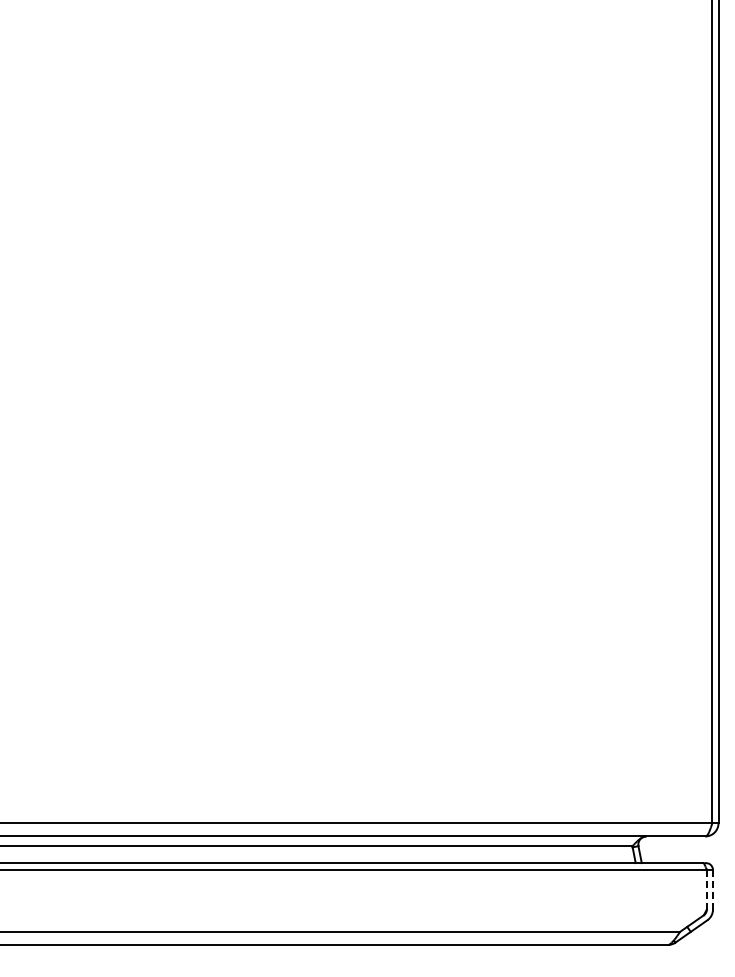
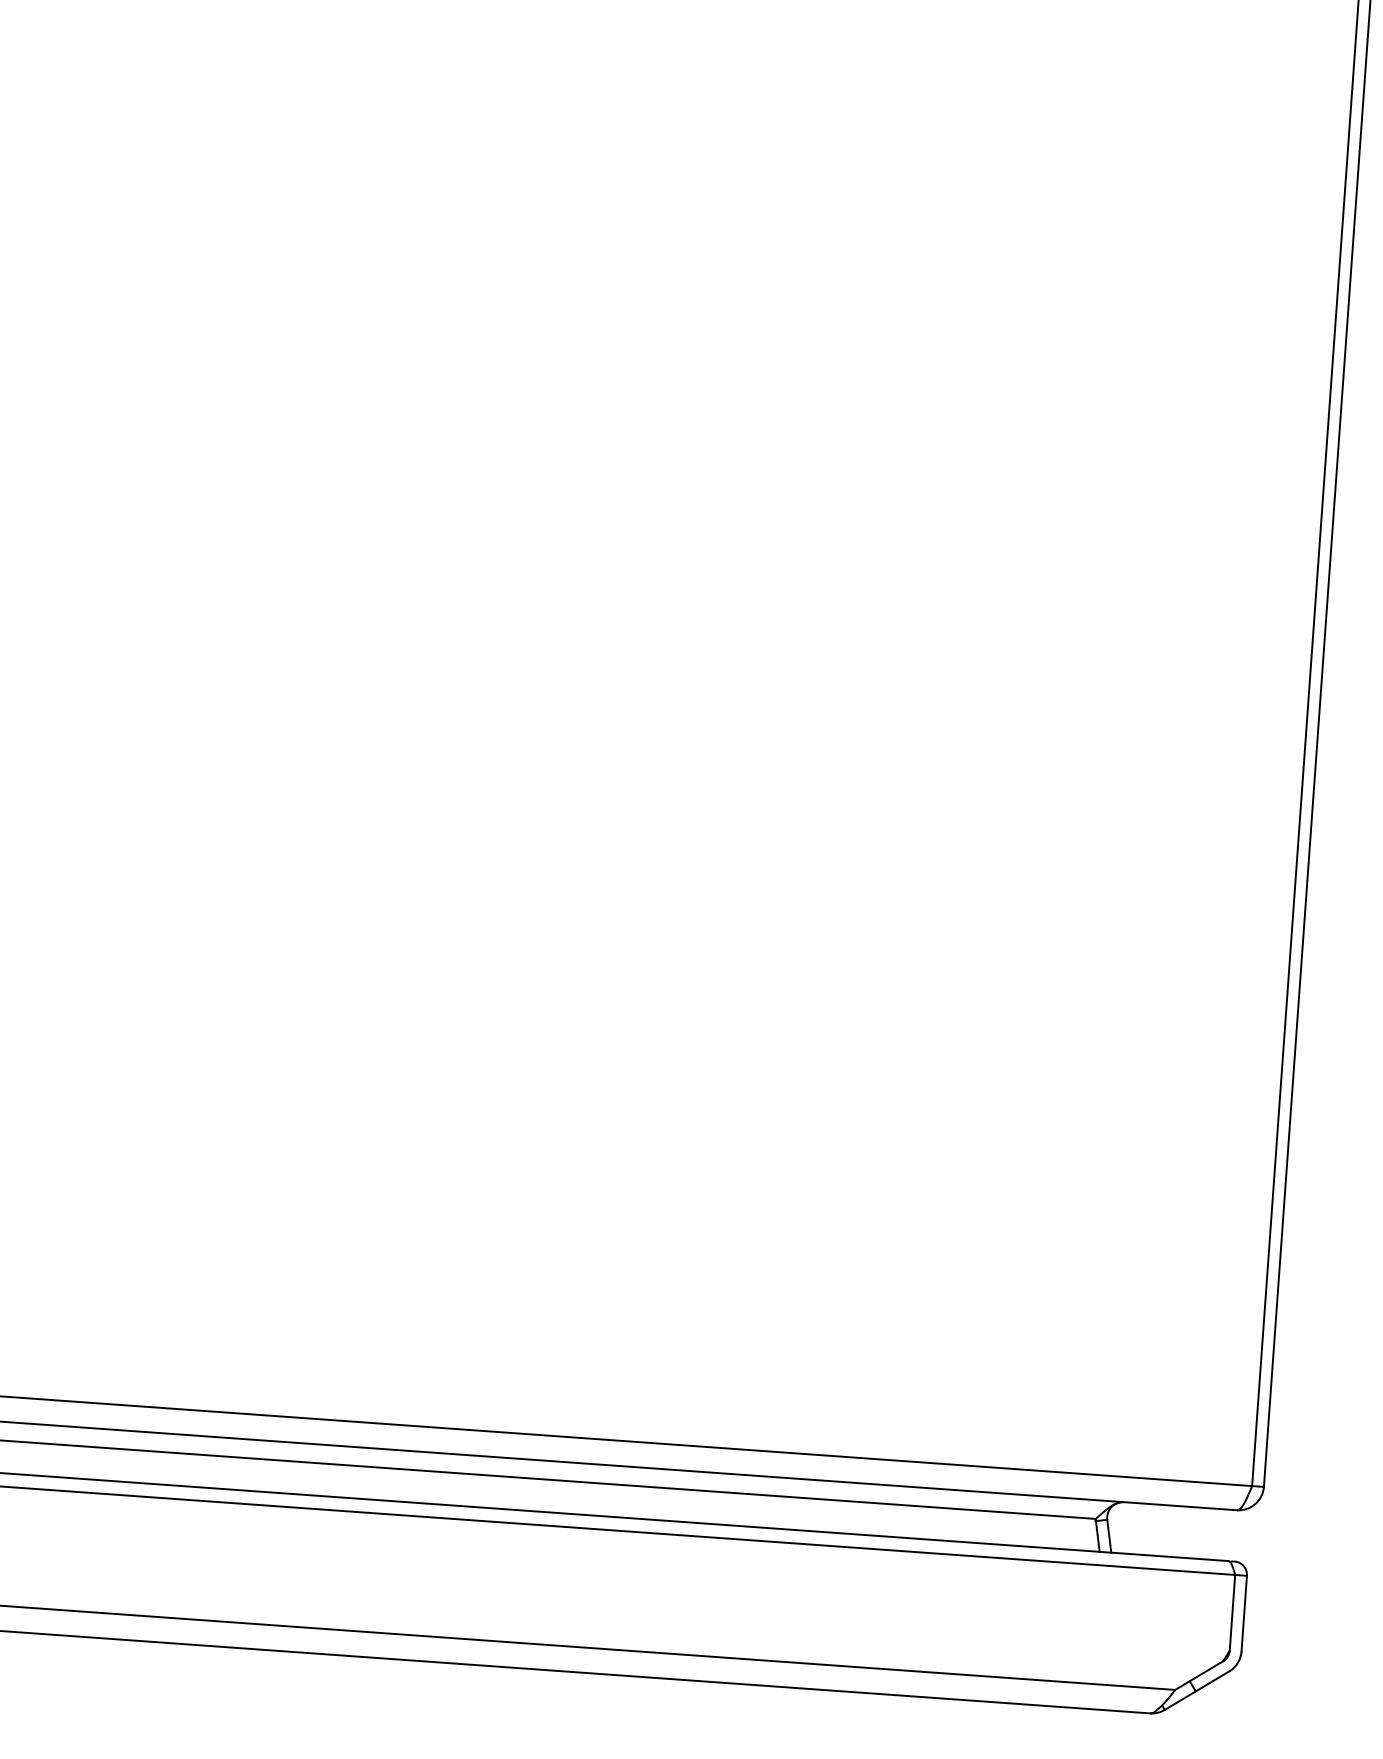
line: (706, 889) -> (1231, 1612), dashed -> solid
line: (713, 889) -> (1245, 1613), dashed -> solid

